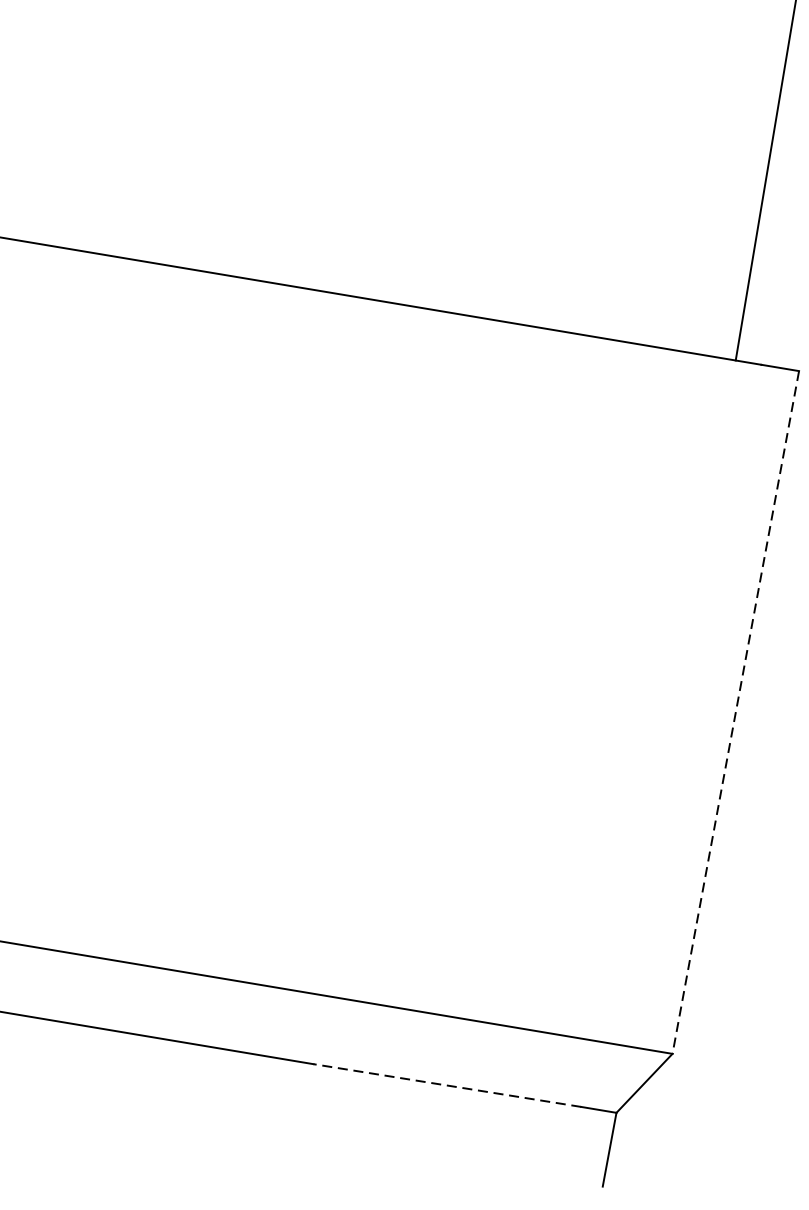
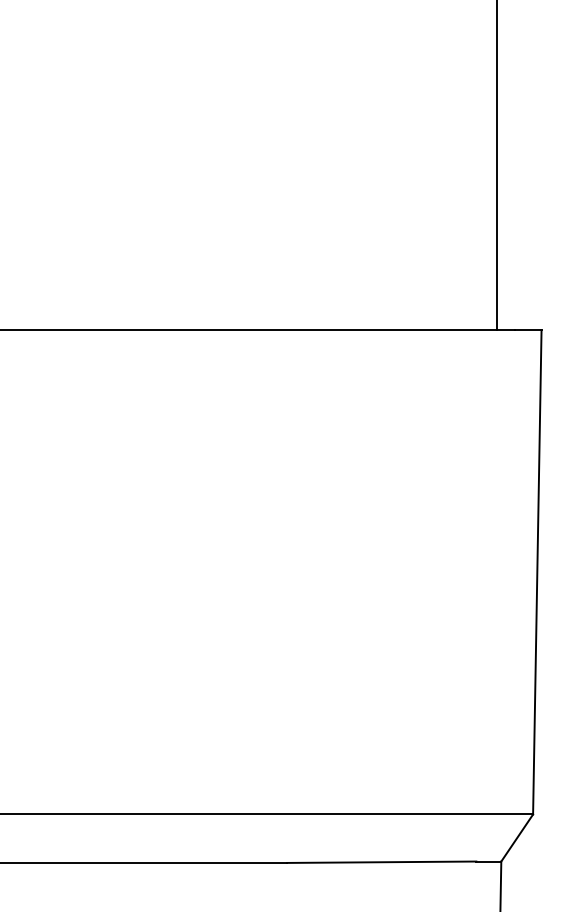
line: (735, 712) -> (537, 572), dashed -> solid
line: (446, 1085) -> (381, 862), dashed -> solid

